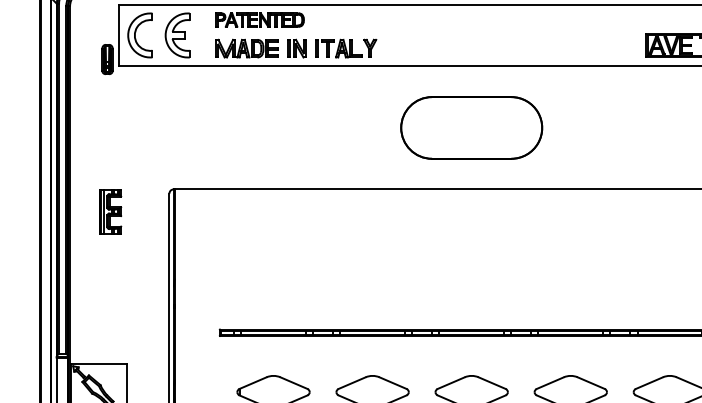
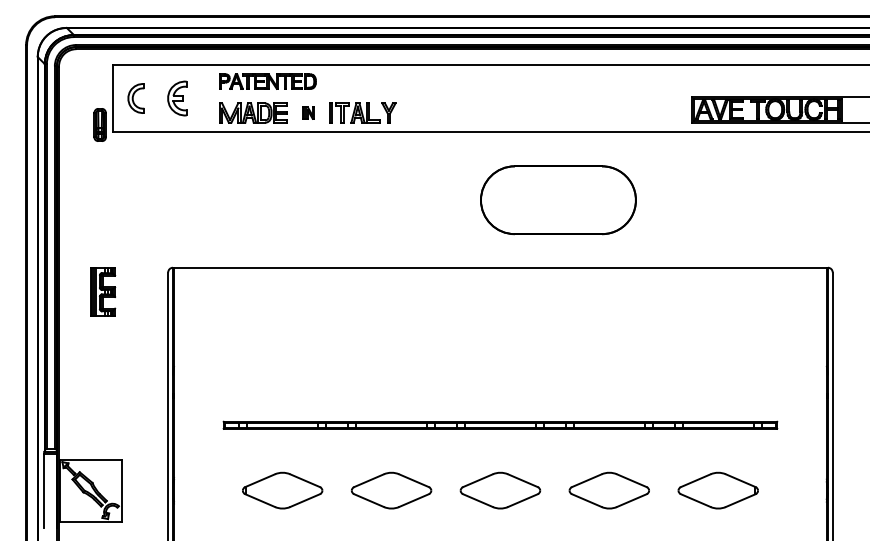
part: (140, 35) -> (136, 98), size x0.6
part: (177, 35) -> (177, 98), size x0.7
part: (297, 48) -> (308, 112), size x0.6
part: (471, 128) -> (558, 200), moved

